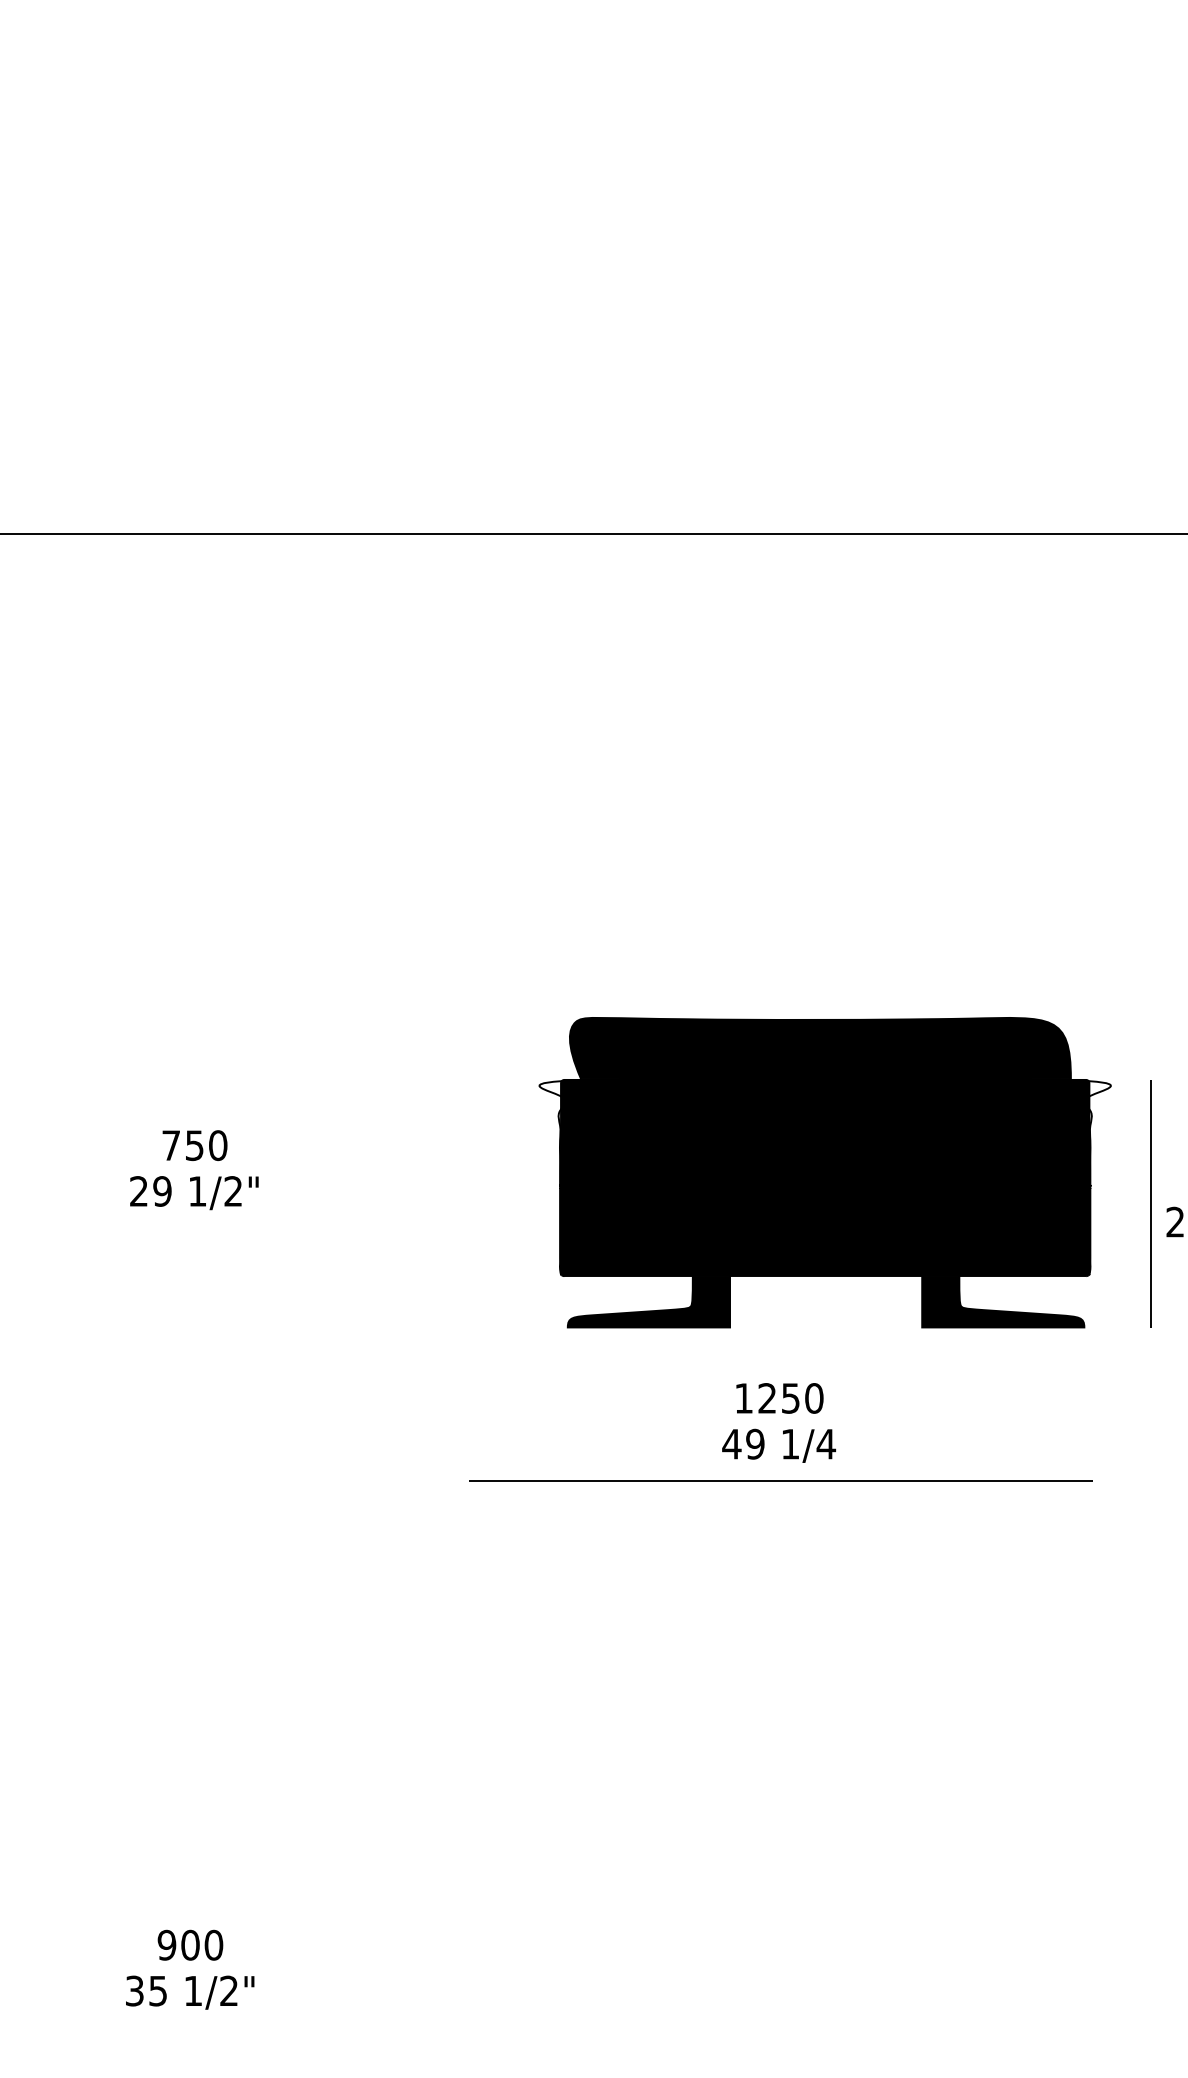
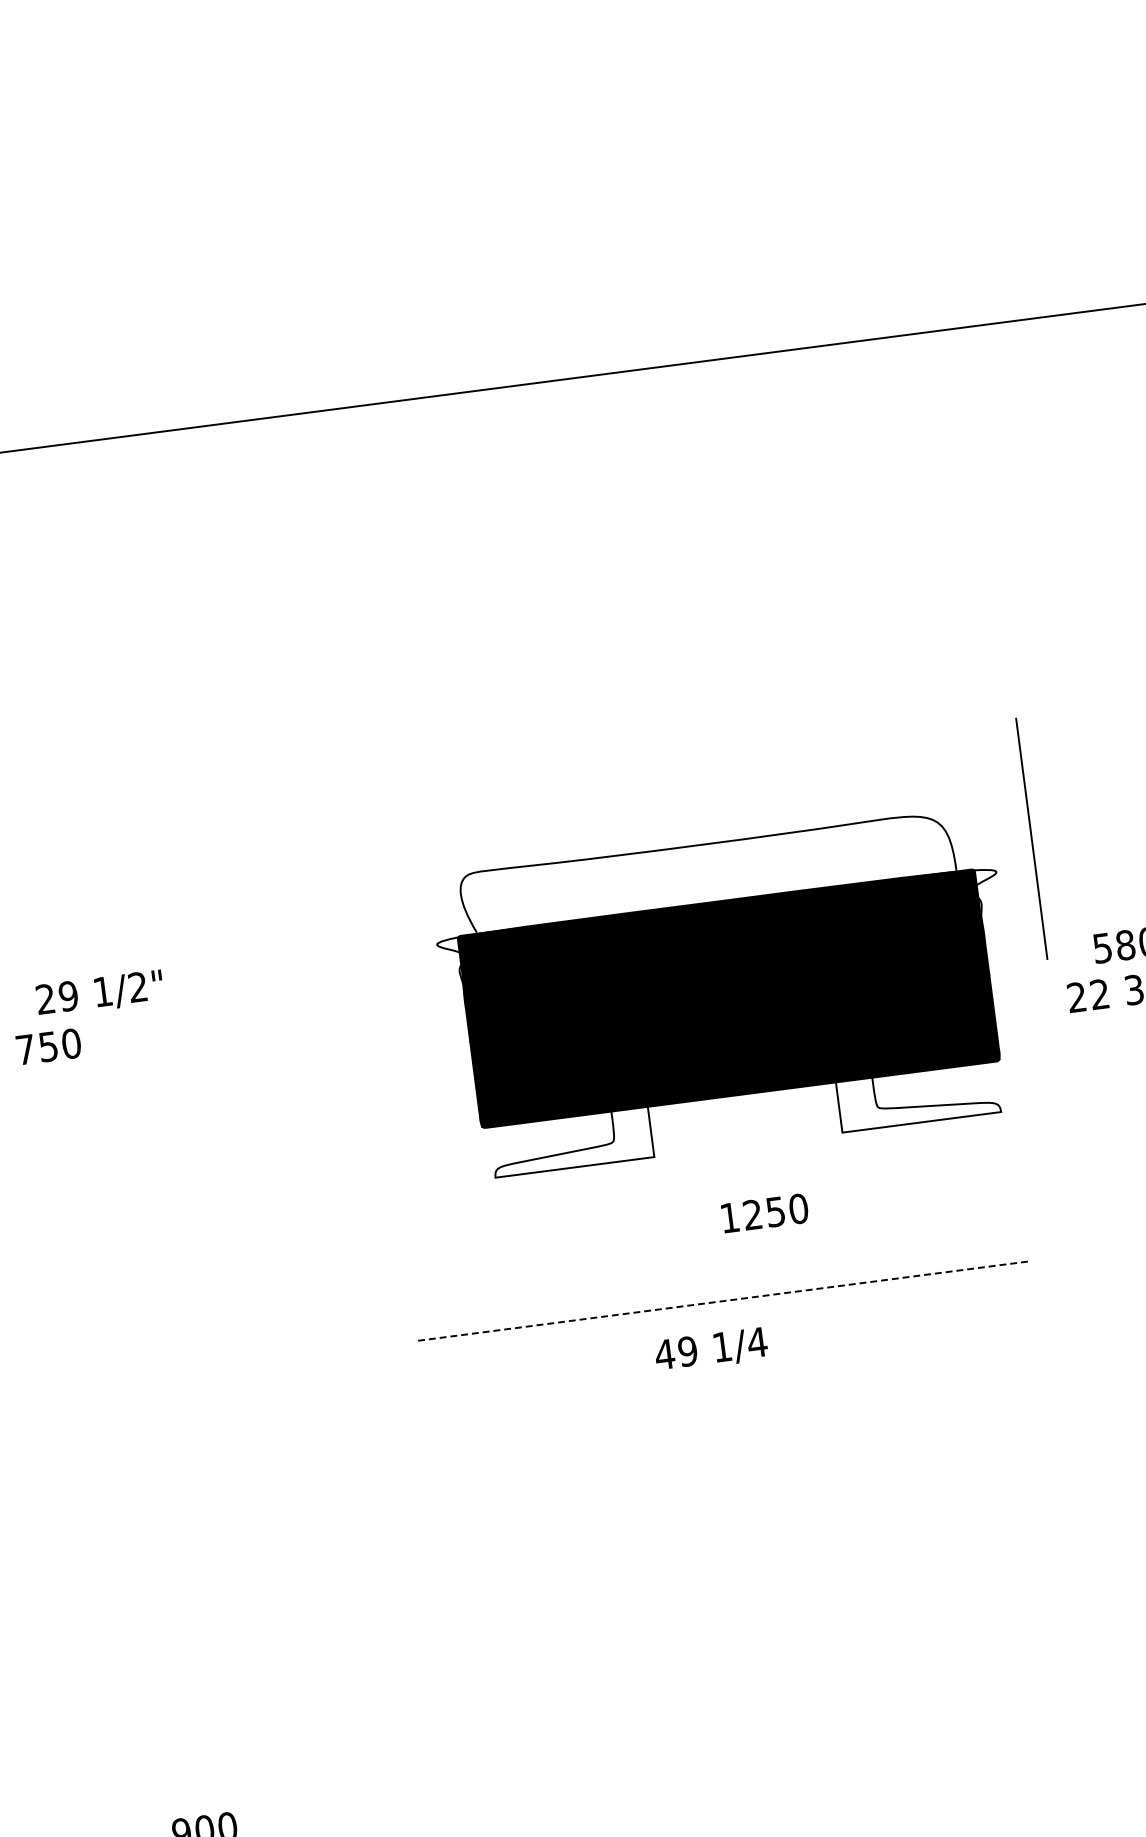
fill: (819, 1047) -> (706, 871), removed
text: (194, 1145) -> (48, 1046), moved
text: (194, 1193) -> (100, 994), moved
line: (1150, 1203) -> (1031, 838), moved
fill: (648, 1301) -> (571, 1142), removed
fill: (1003, 1301) -> (918, 1096), removed
text: (779, 1398) -> (764, 1213), moved
text: (778, 1445) -> (710, 1349), moved
line: (781, 1481) -> (724, 1301), solid -> dashed

